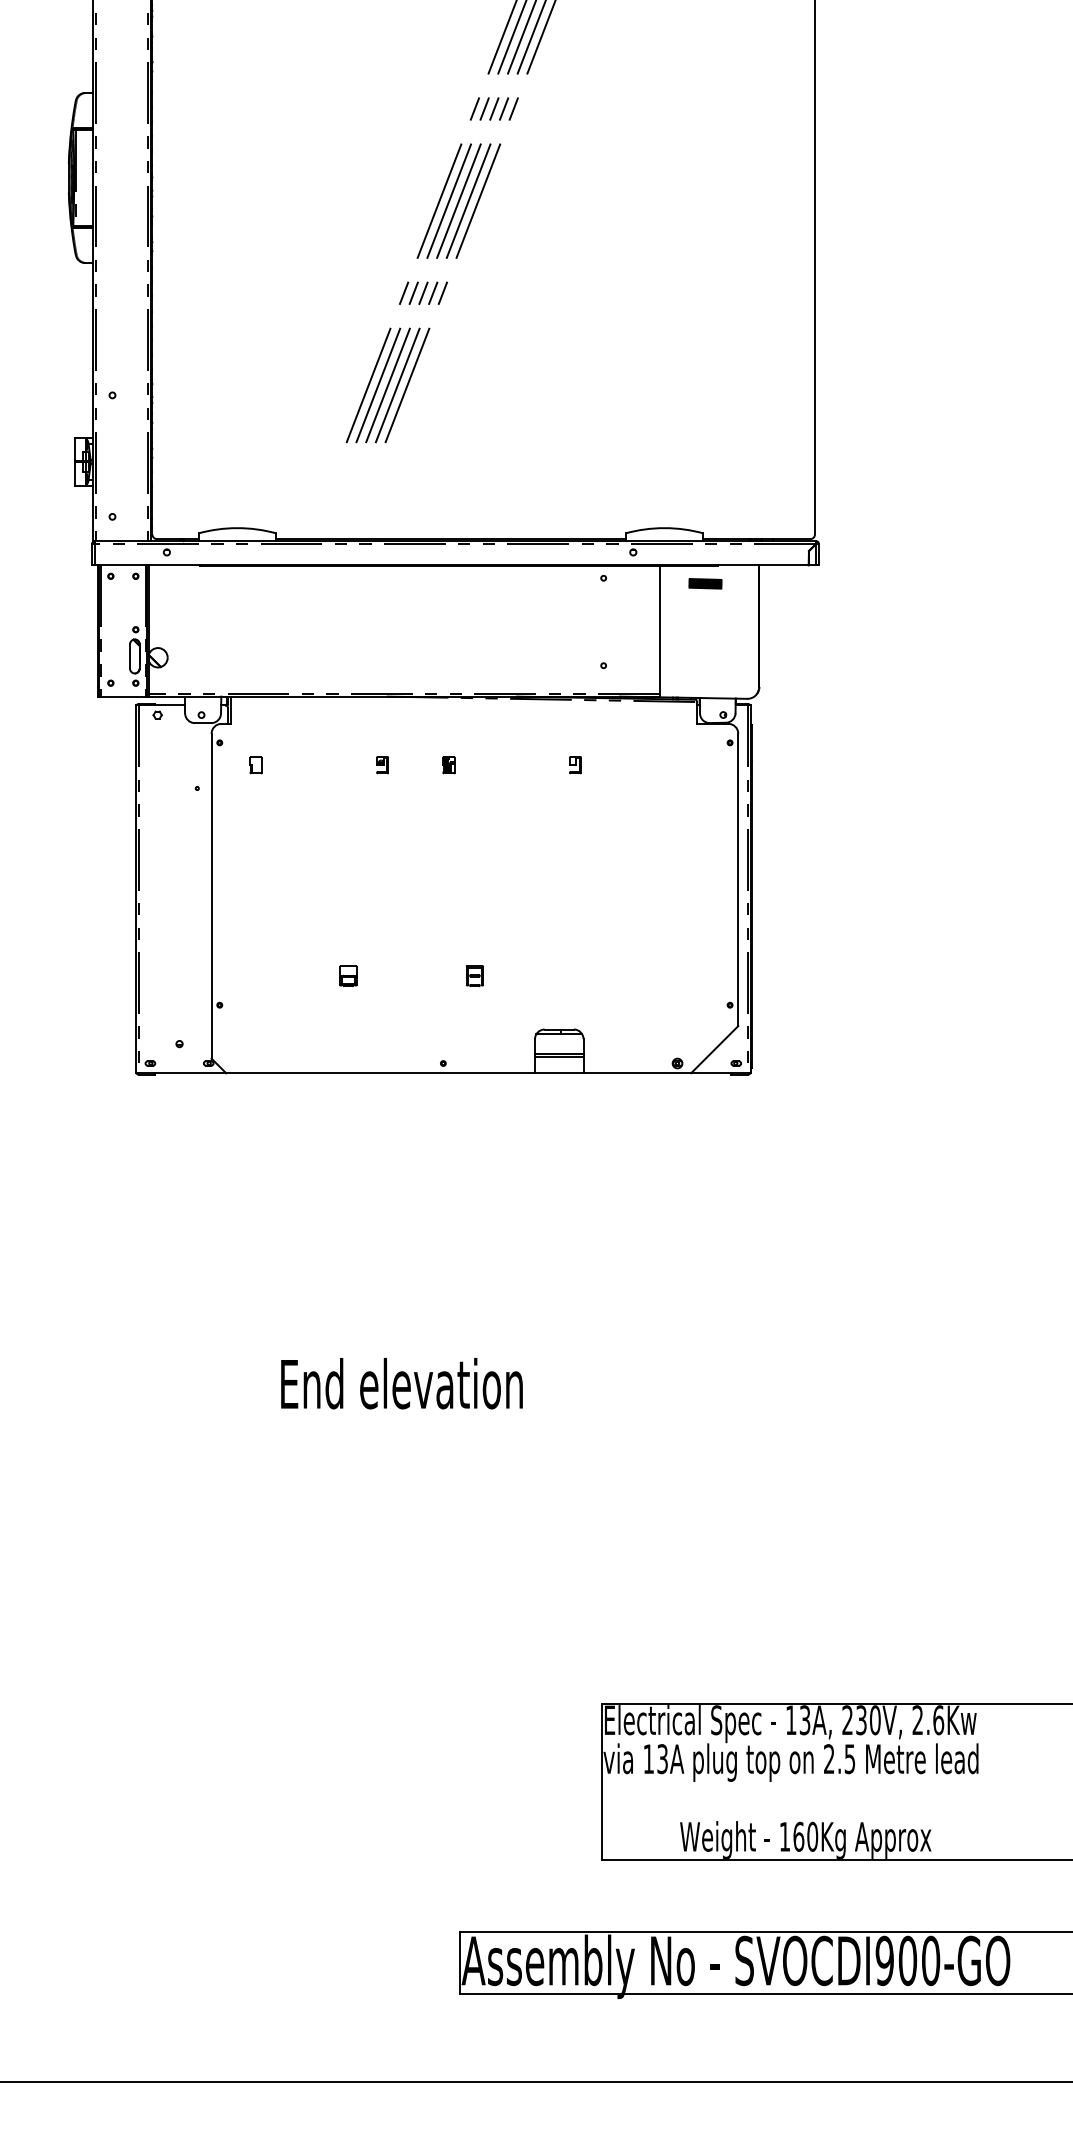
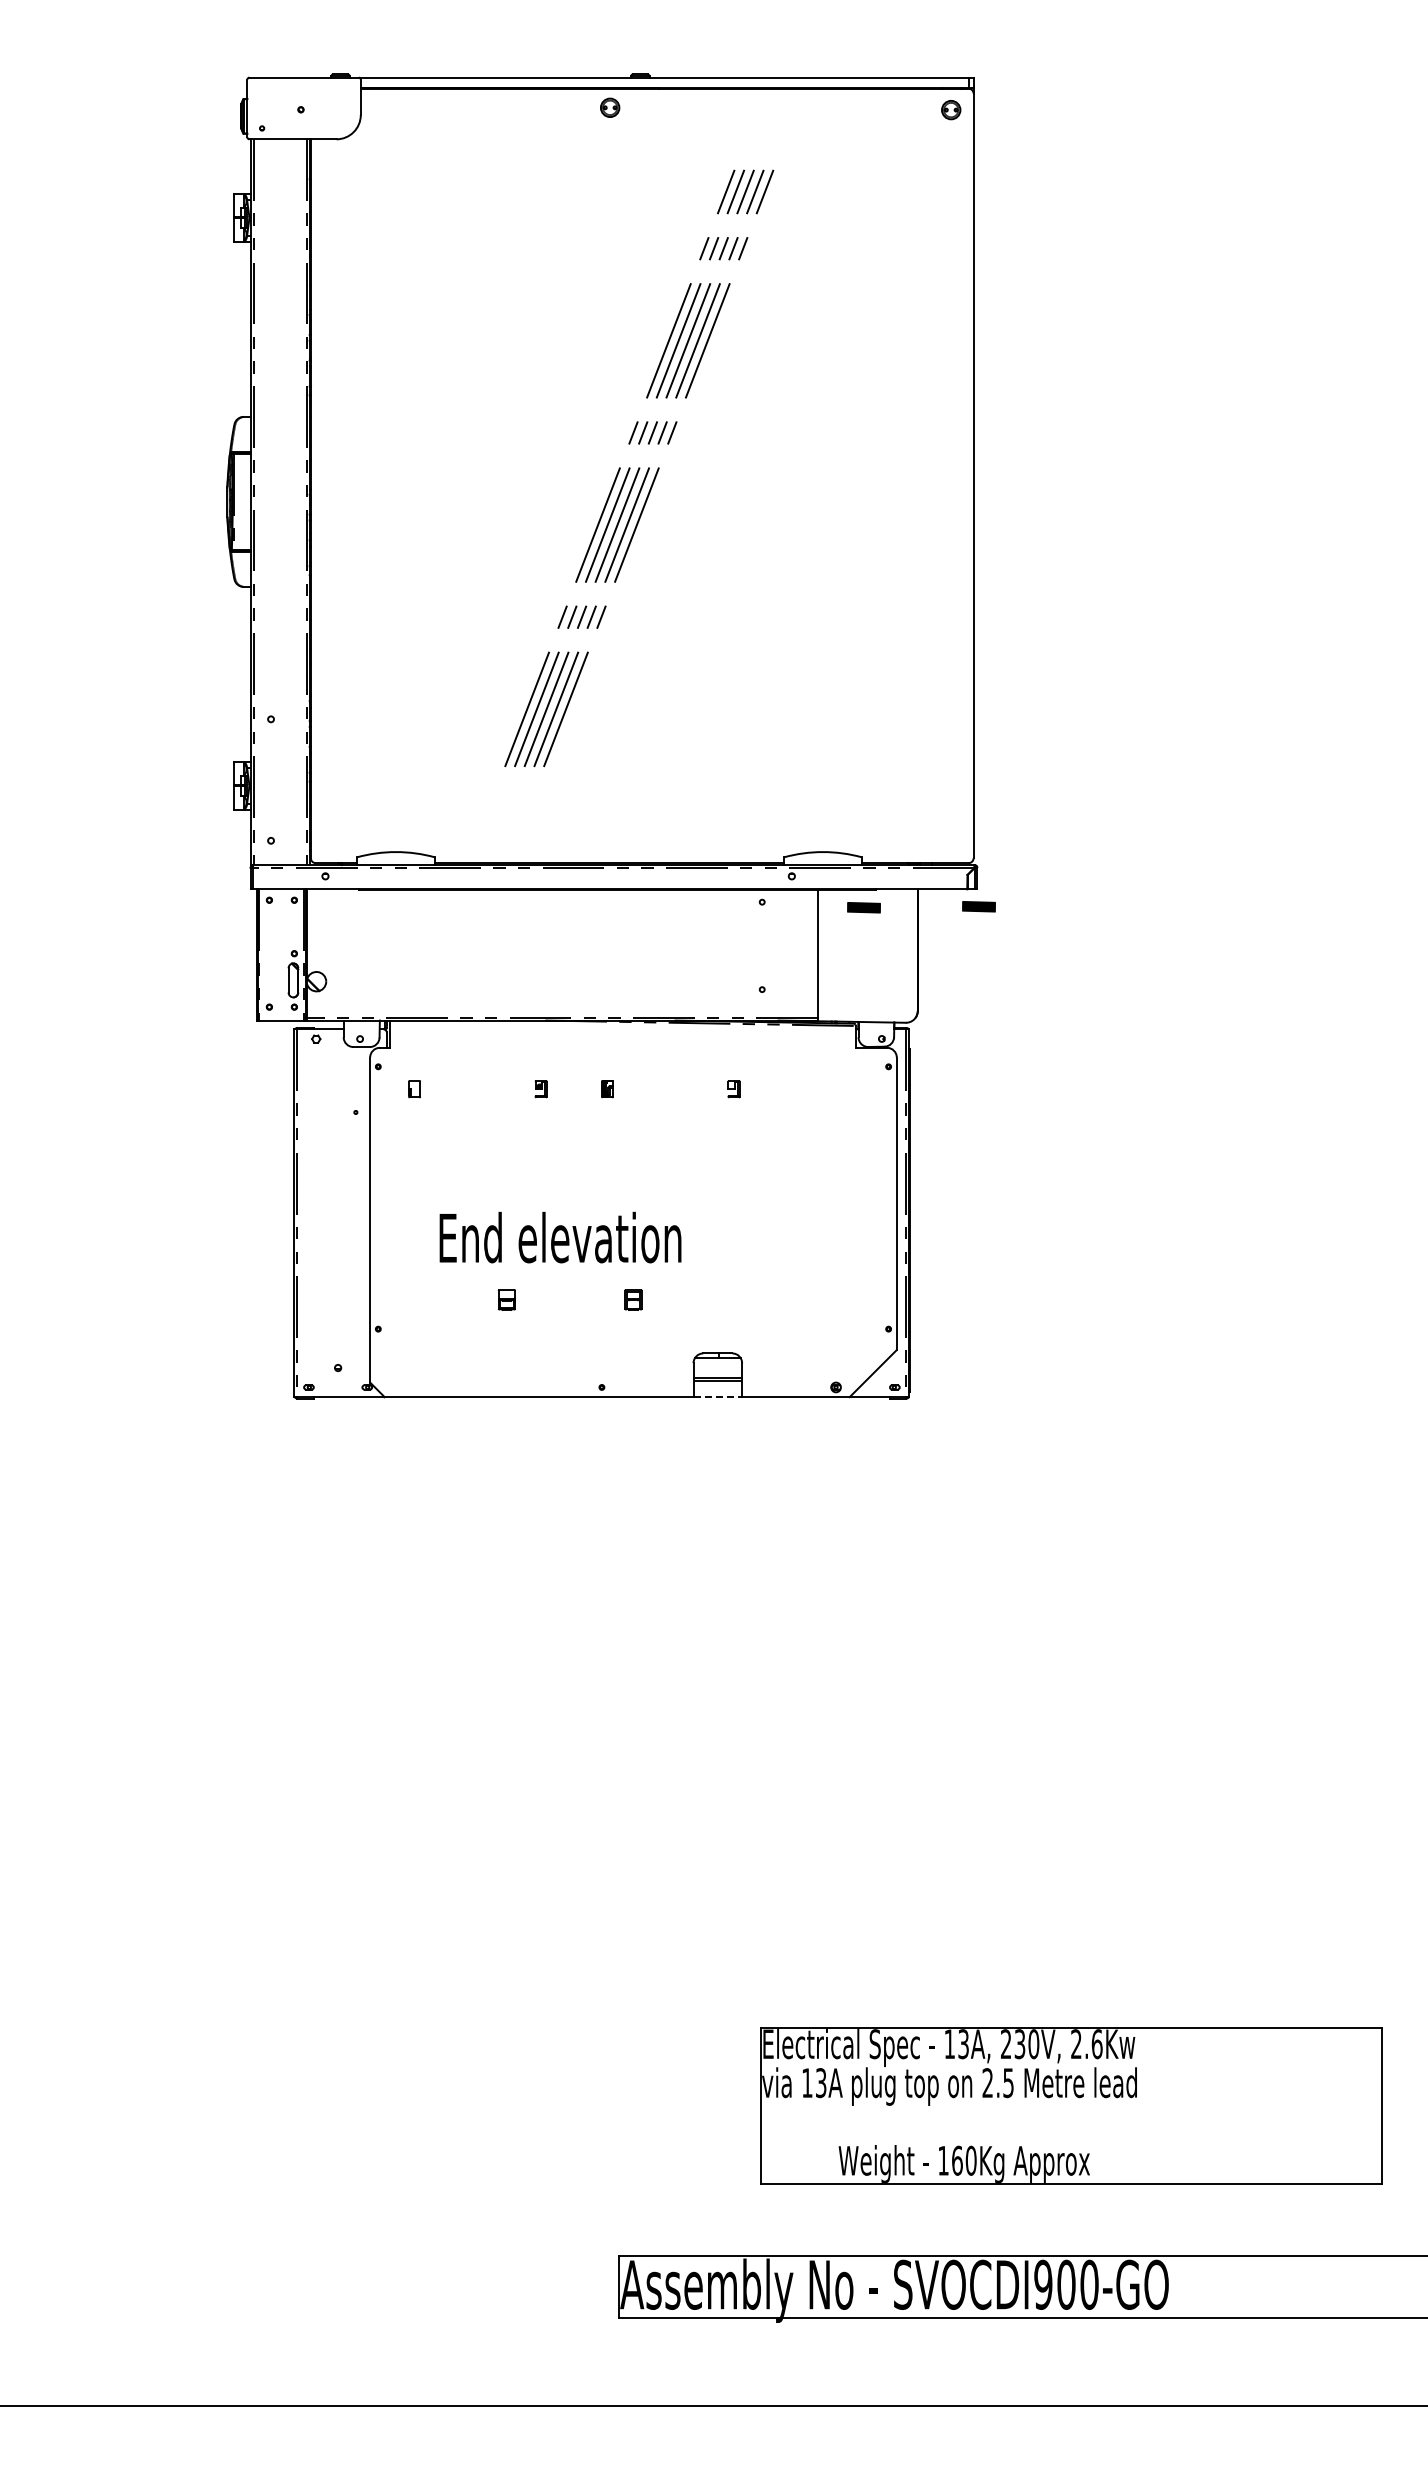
part: (819, 582) -> (978, 906), added
line: (559, 1072) -> (718, 1396), solid -> dashed
text: (401, 1383) -> (560, 1237), moved

